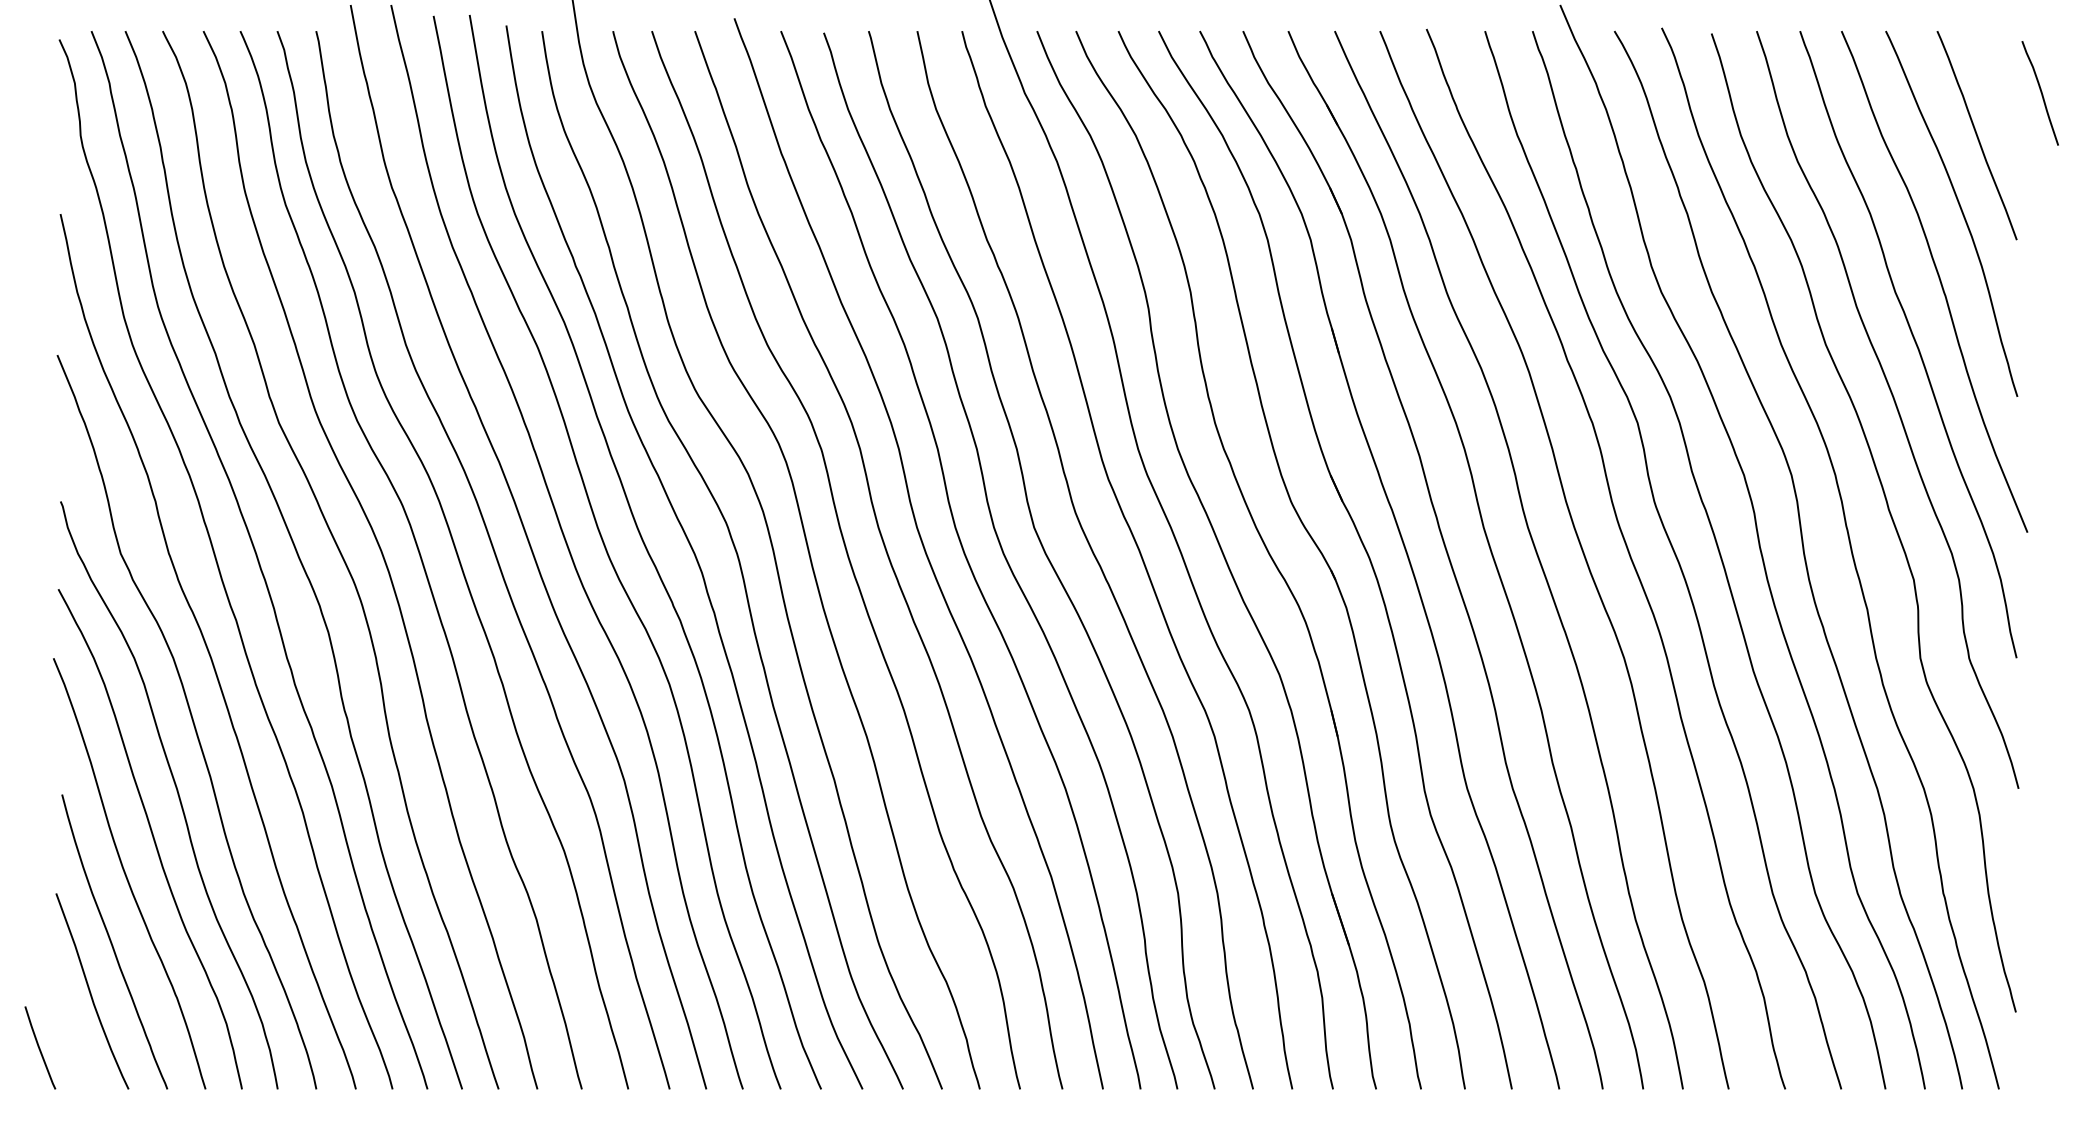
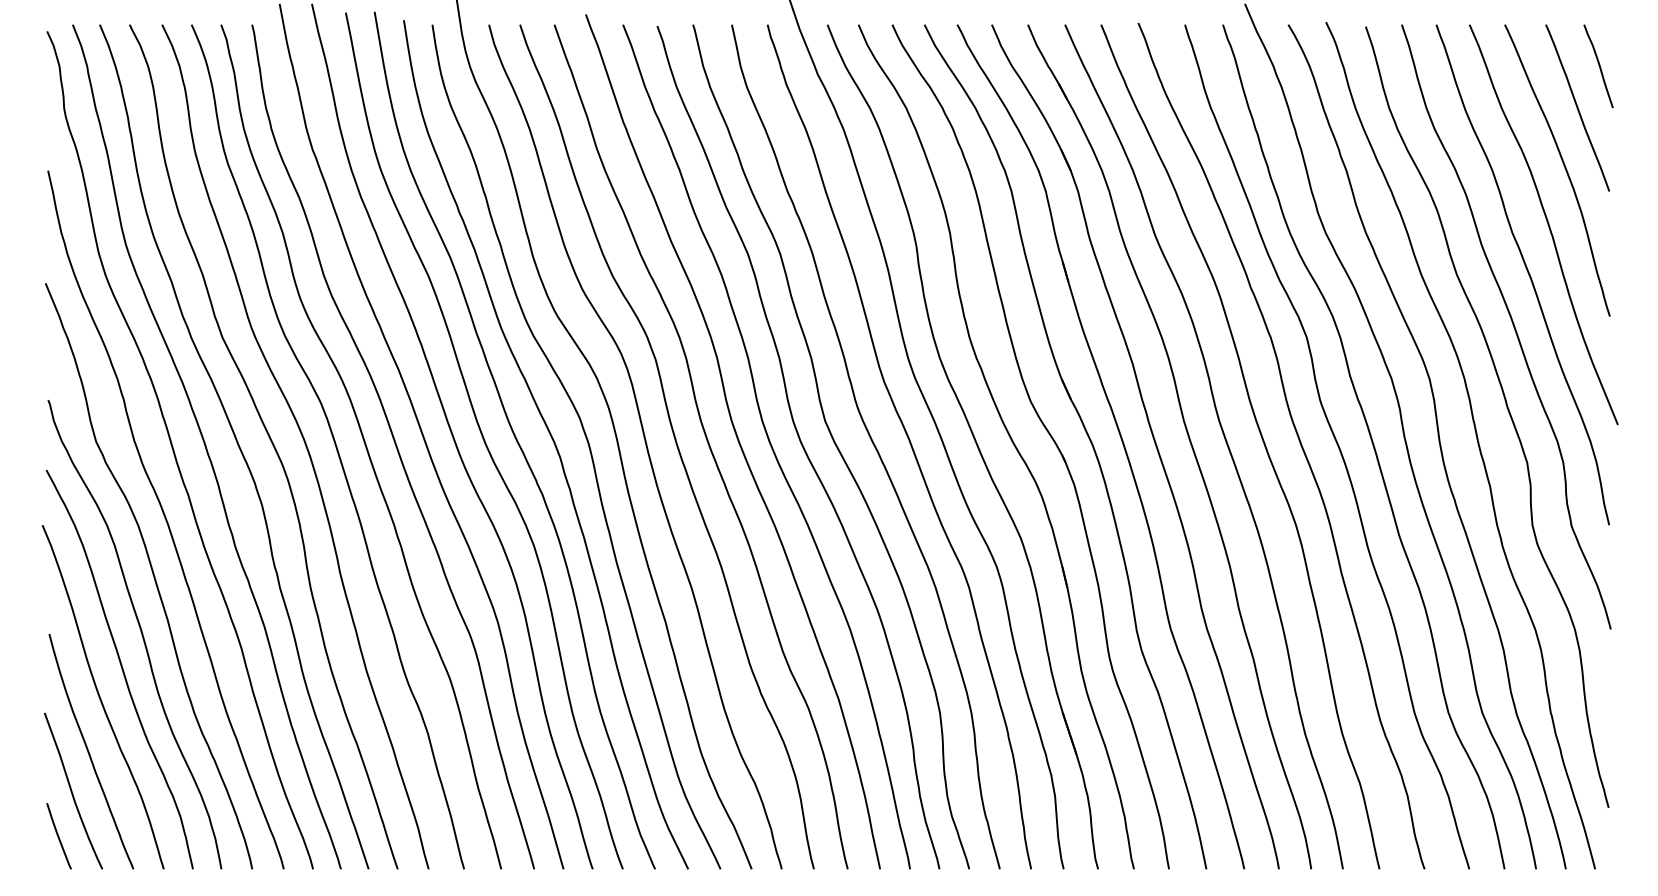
curve: (2040, 92) -> (1598, 65), moved
line: (39, 1047) -> (58, 835), moved

